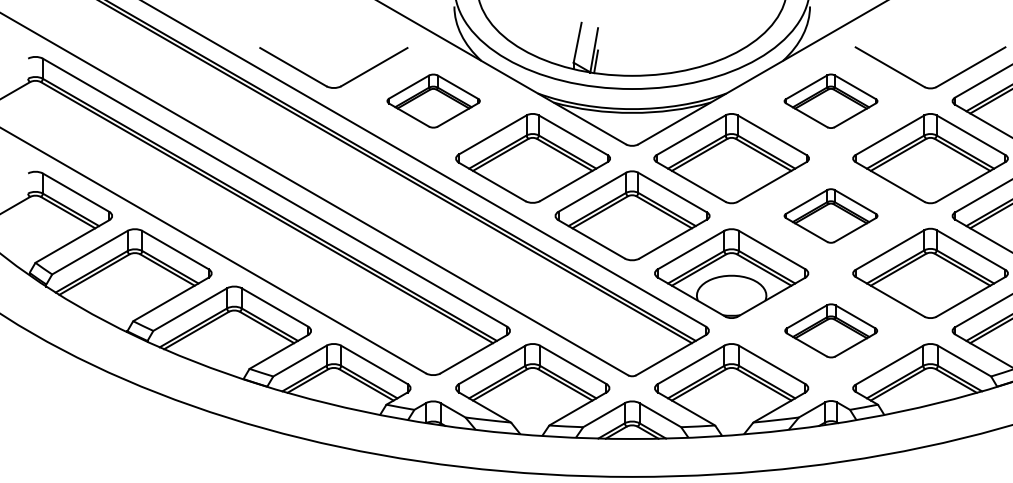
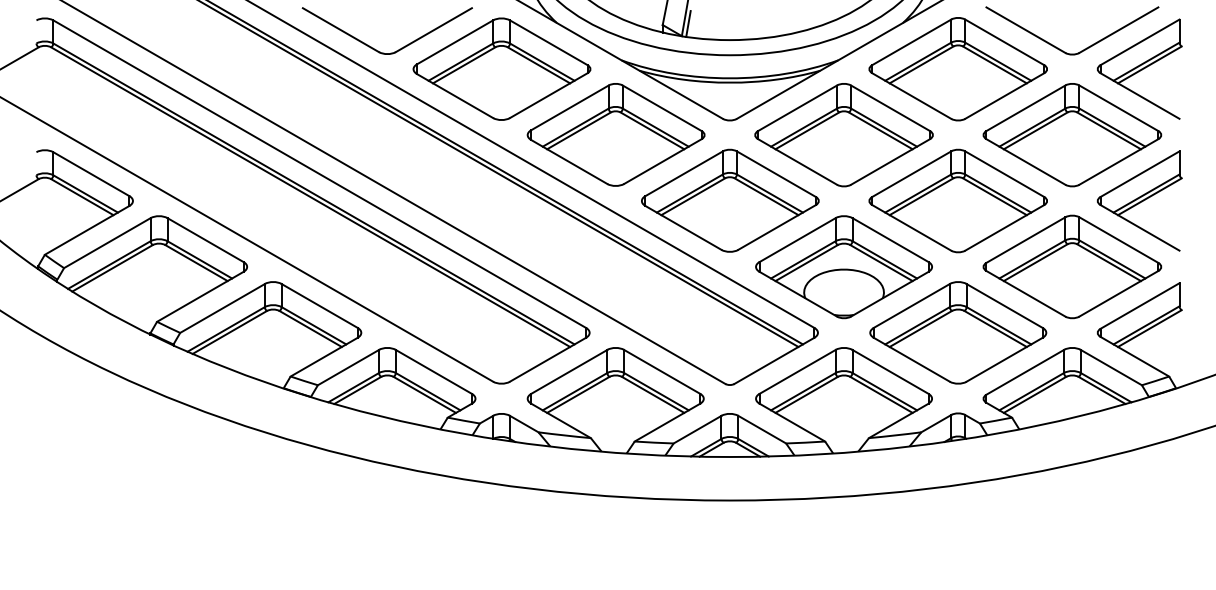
part: (433, 100) -> (501, 68), size x1.67
part: (830, 101) -> (957, 69), size x1.67
part: (830, 215) -> (957, 200), size x1.67
part: (831, 330) -> (958, 332), size x1.67

